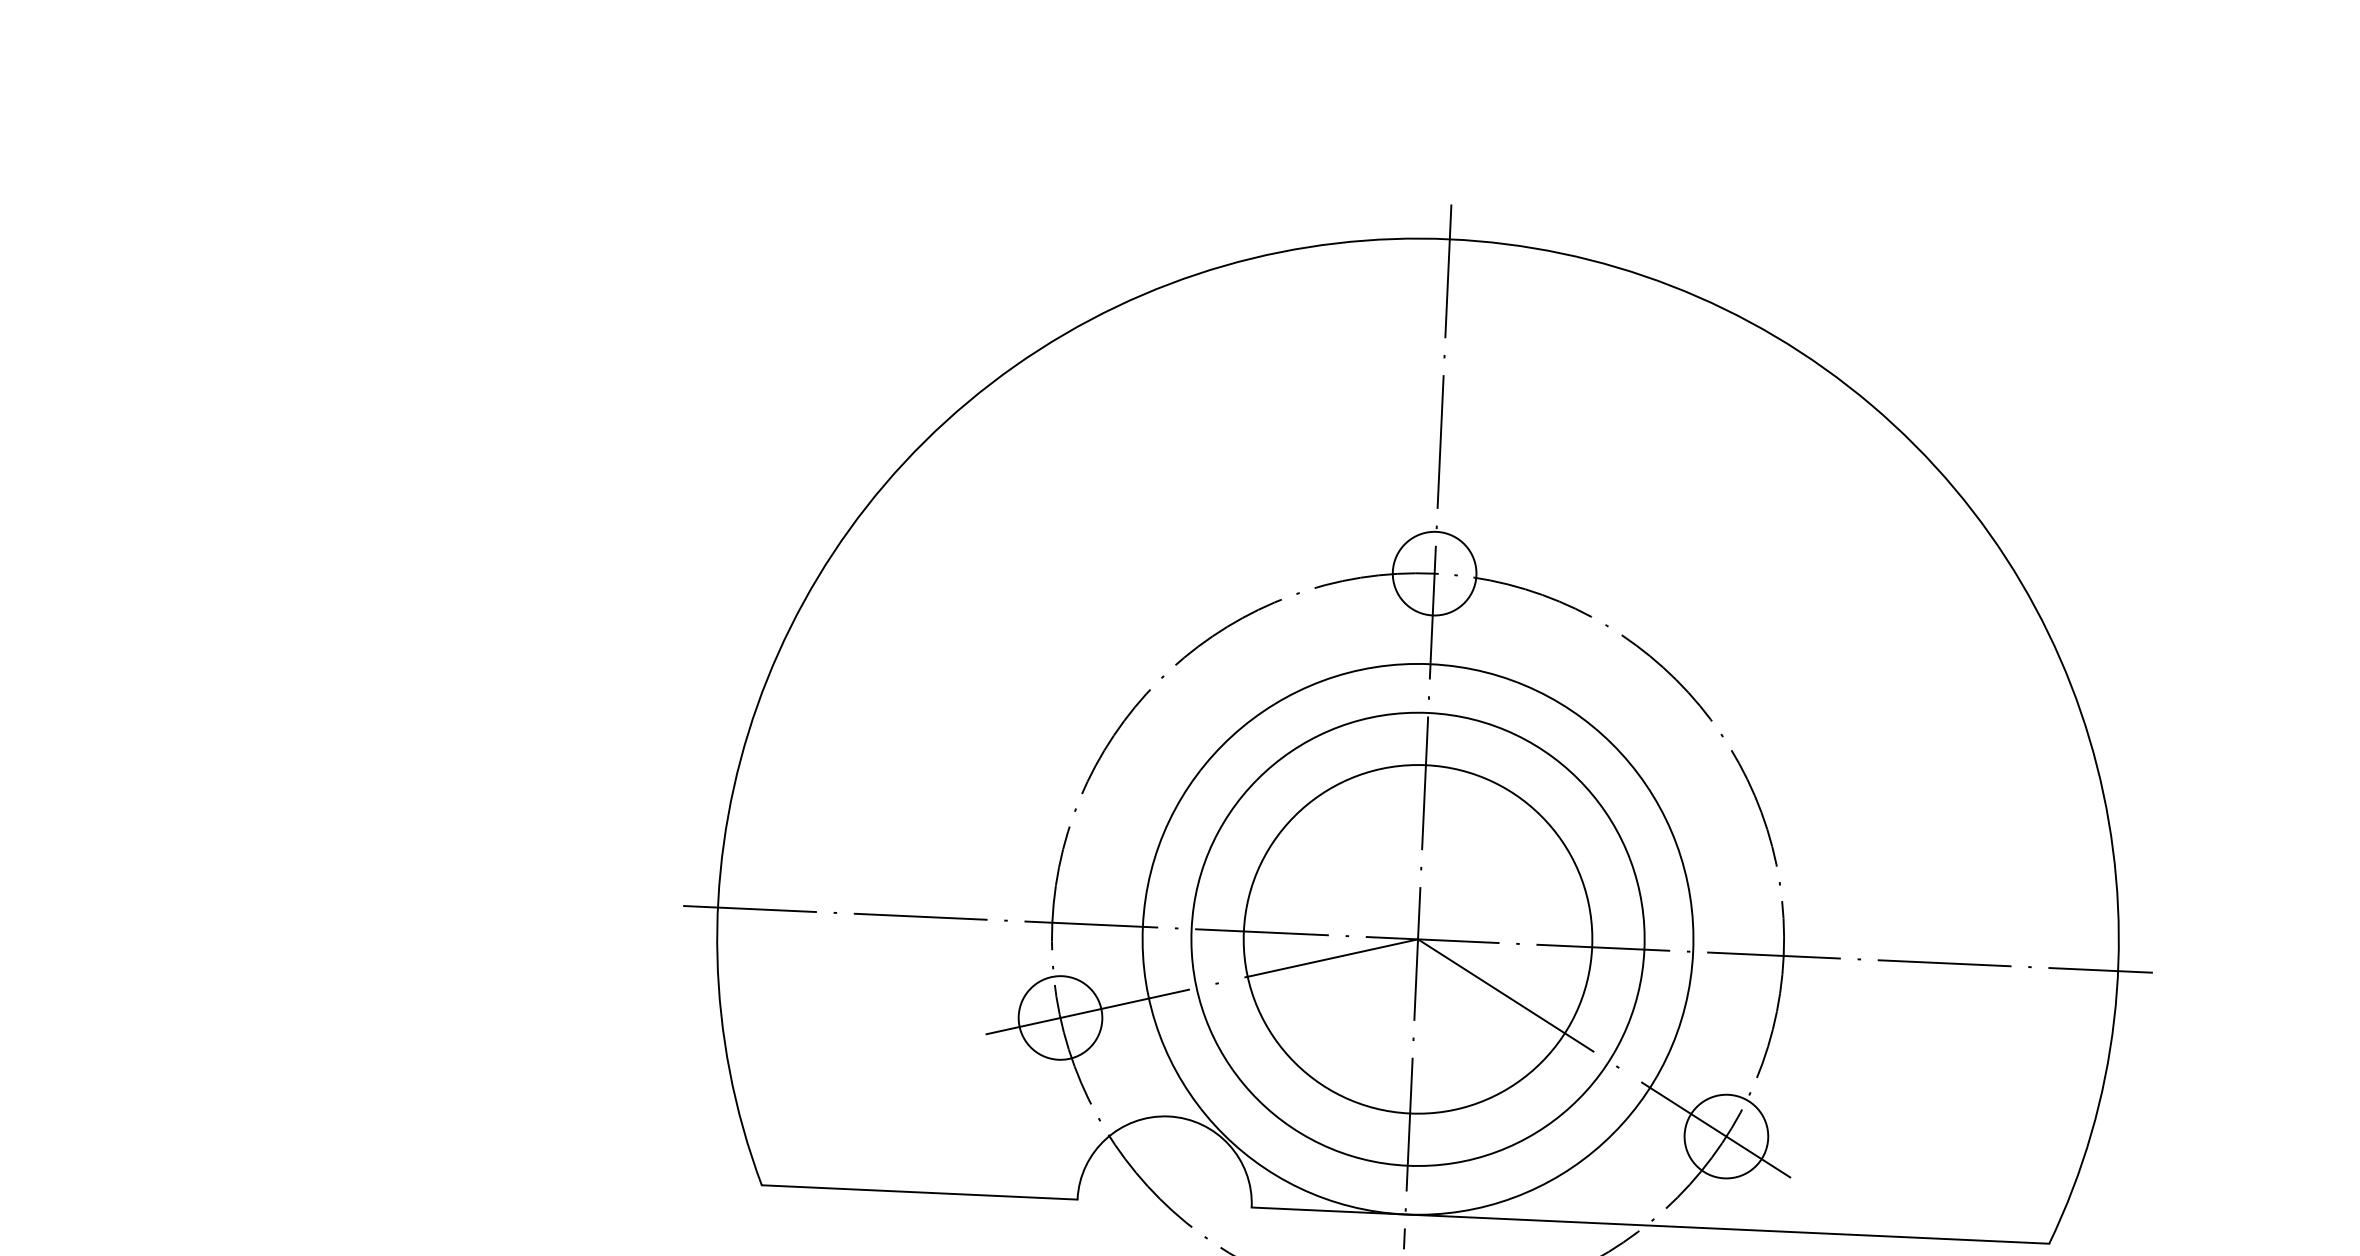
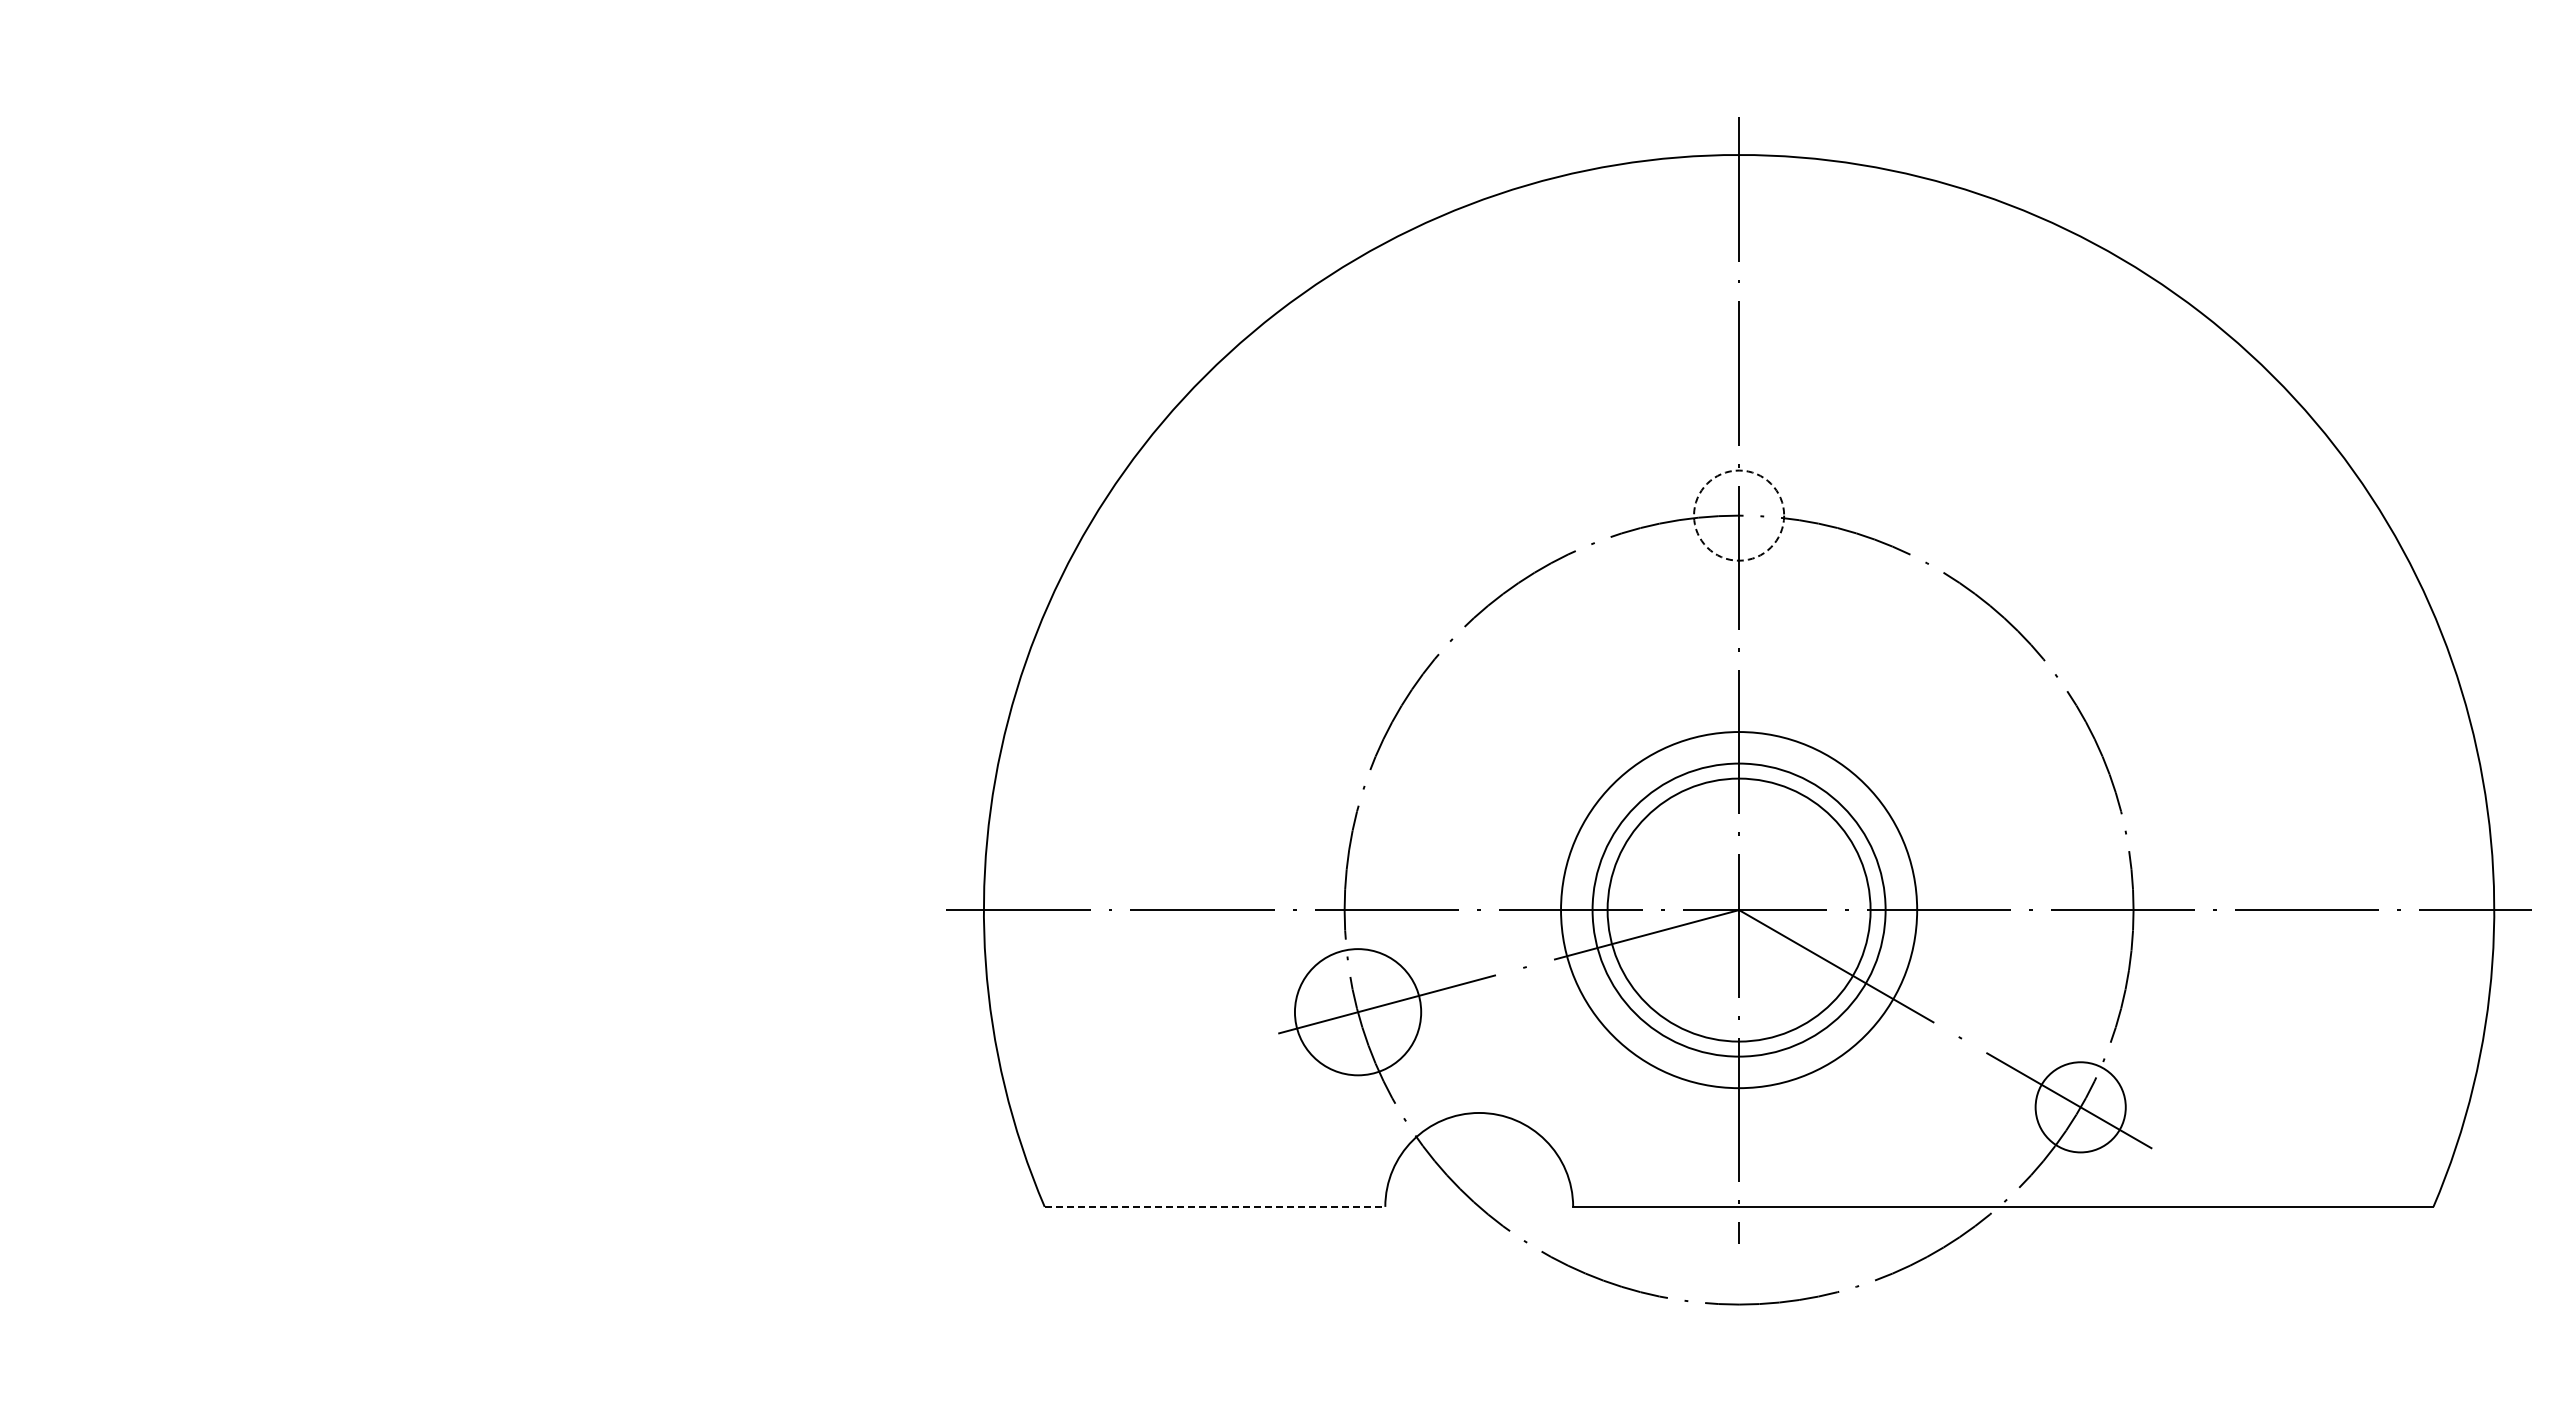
circle: (1435, 573) -> (1739, 515), solid -> dashed
circle: (1417, 938) -> (1738, 909), size x0.6
circle: (1417, 938) -> (1738, 909), size x0.6
circle: (1417, 938) -> (1738, 909), size x0.7
circle: (1060, 1018) -> (1358, 1012), size x1.4
line: (920, 1192) -> (1215, 1206), solid -> dashed

